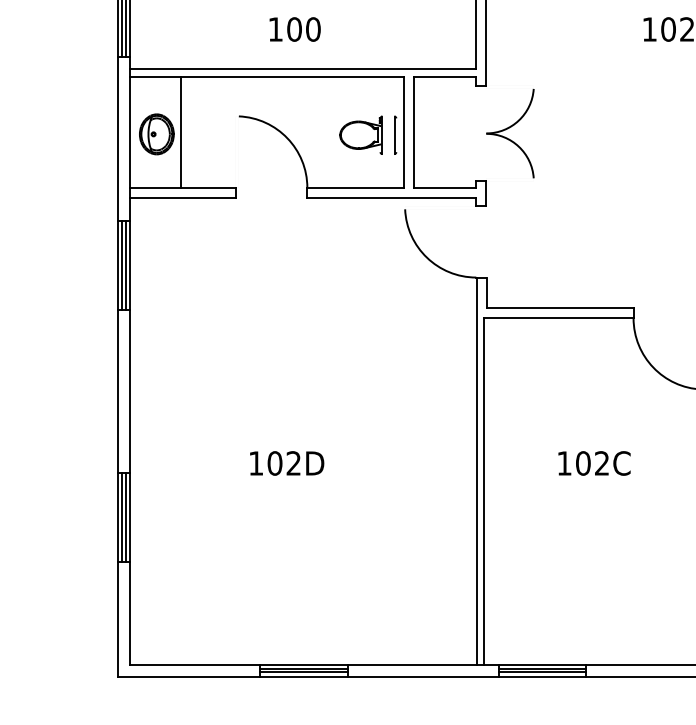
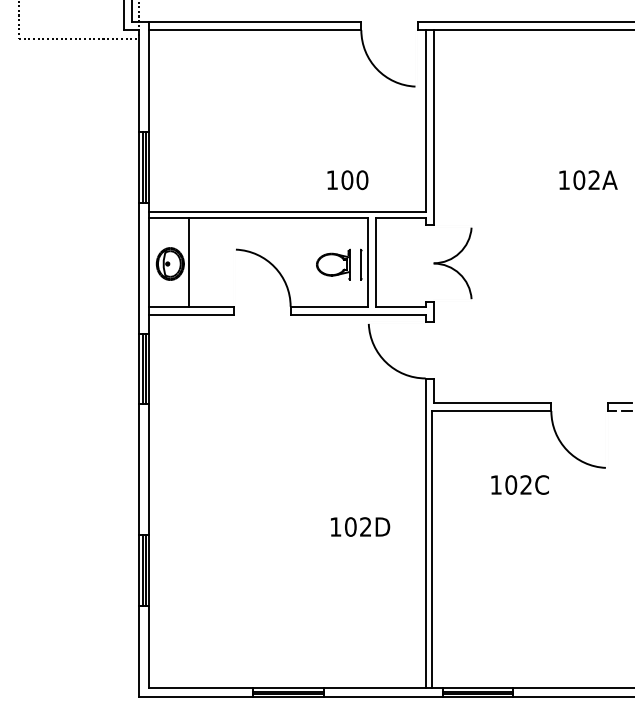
text: (294, 29) -> (347, 180), moved
text: (287, 462) -> (360, 526), moved
text: (593, 462) -> (519, 484), moved

